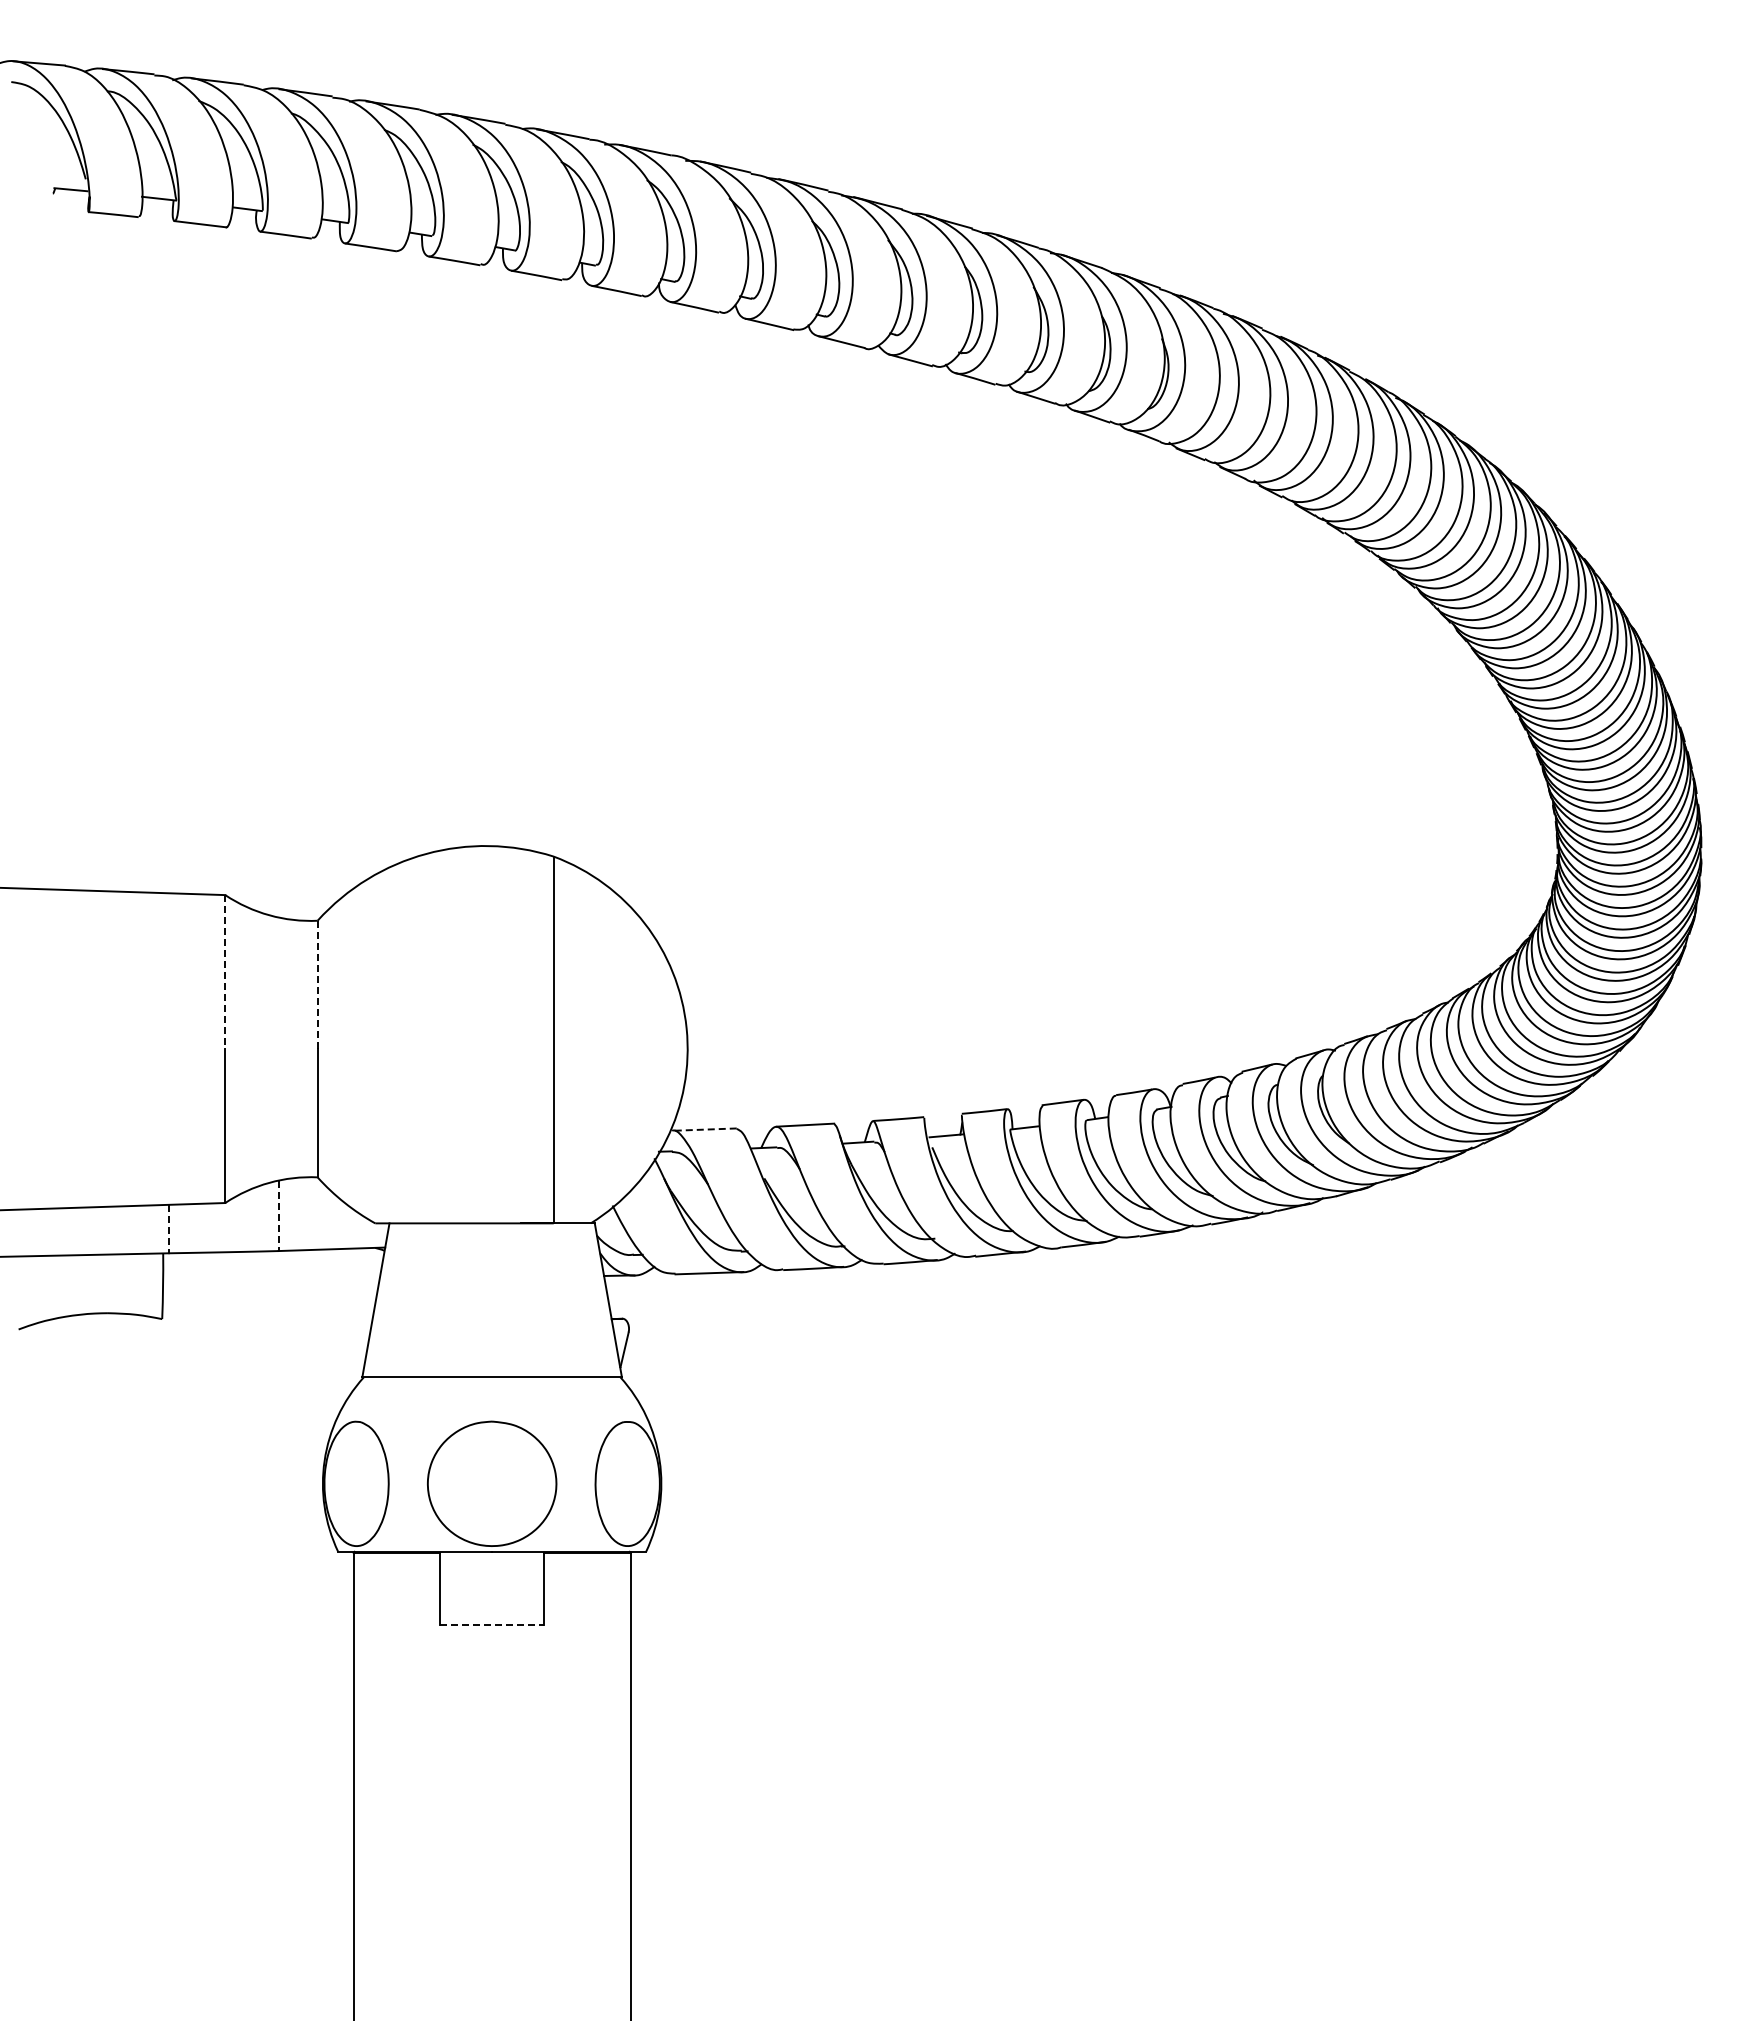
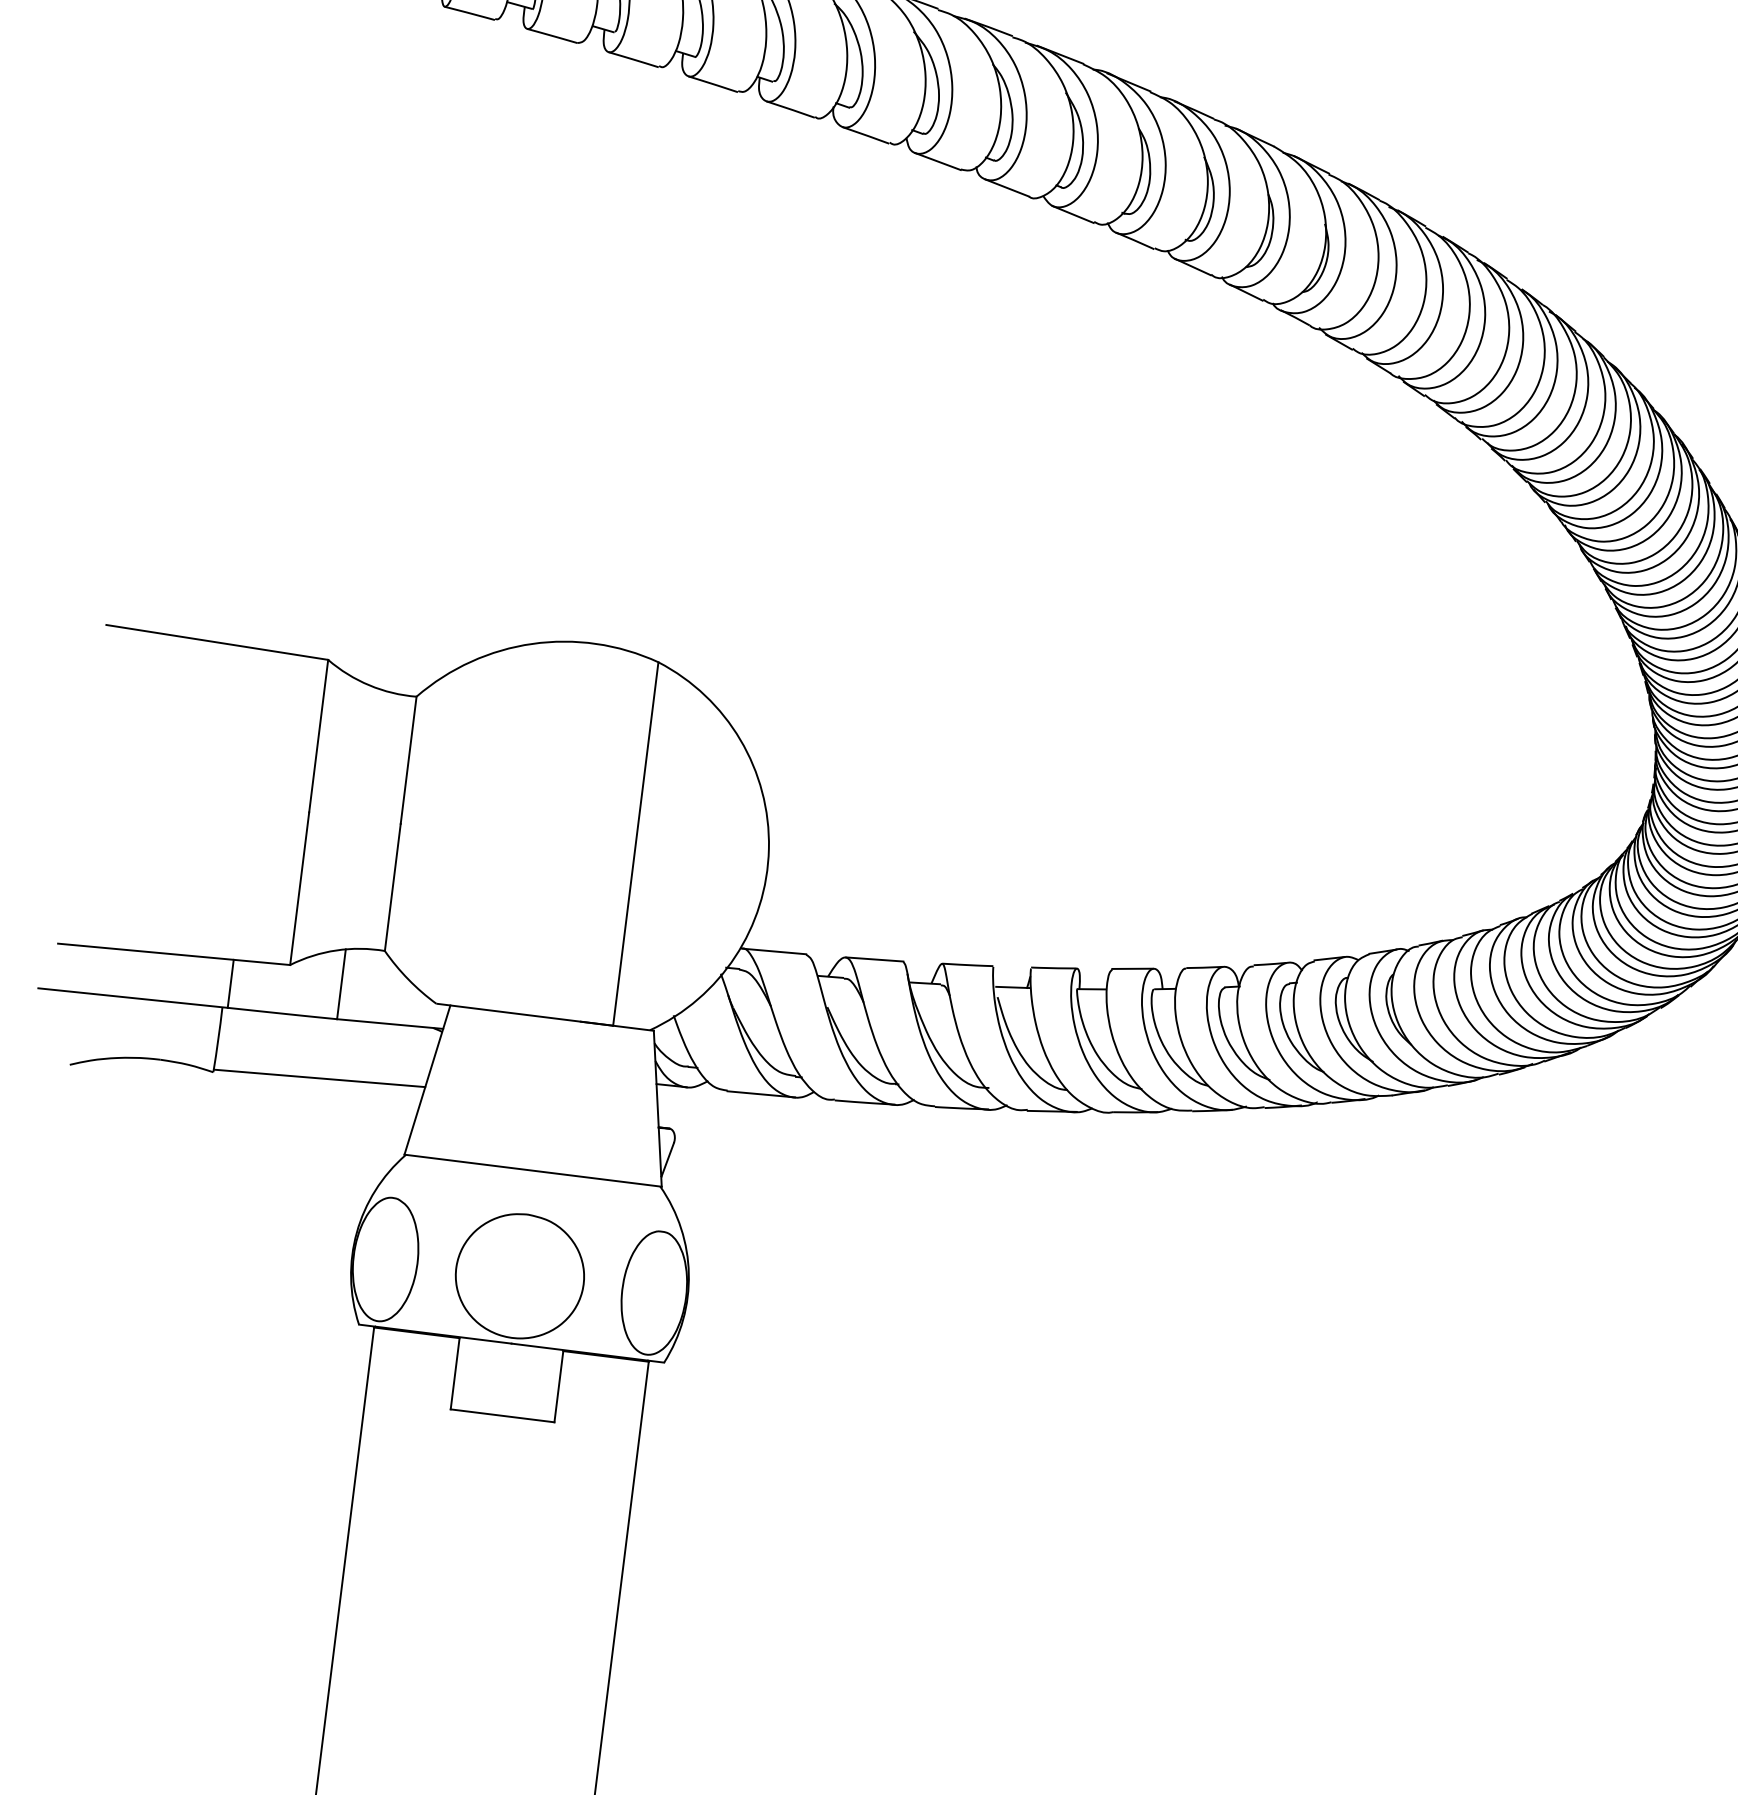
line: (225, 972) -> (318, 736), dashed -> solid
line: (317, 985) -> (408, 760), dashed -> solid
line: (703, 1129) -> (773, 951), dashed -> solid
line: (278, 1216) -> (341, 984), dashed -> solid
line: (168, 1229) -> (230, 984), dashed -> solid
line: (268, 1311) -> (319, 1077), added
line: (492, 1624) -> (502, 1415), dashed -> solid

